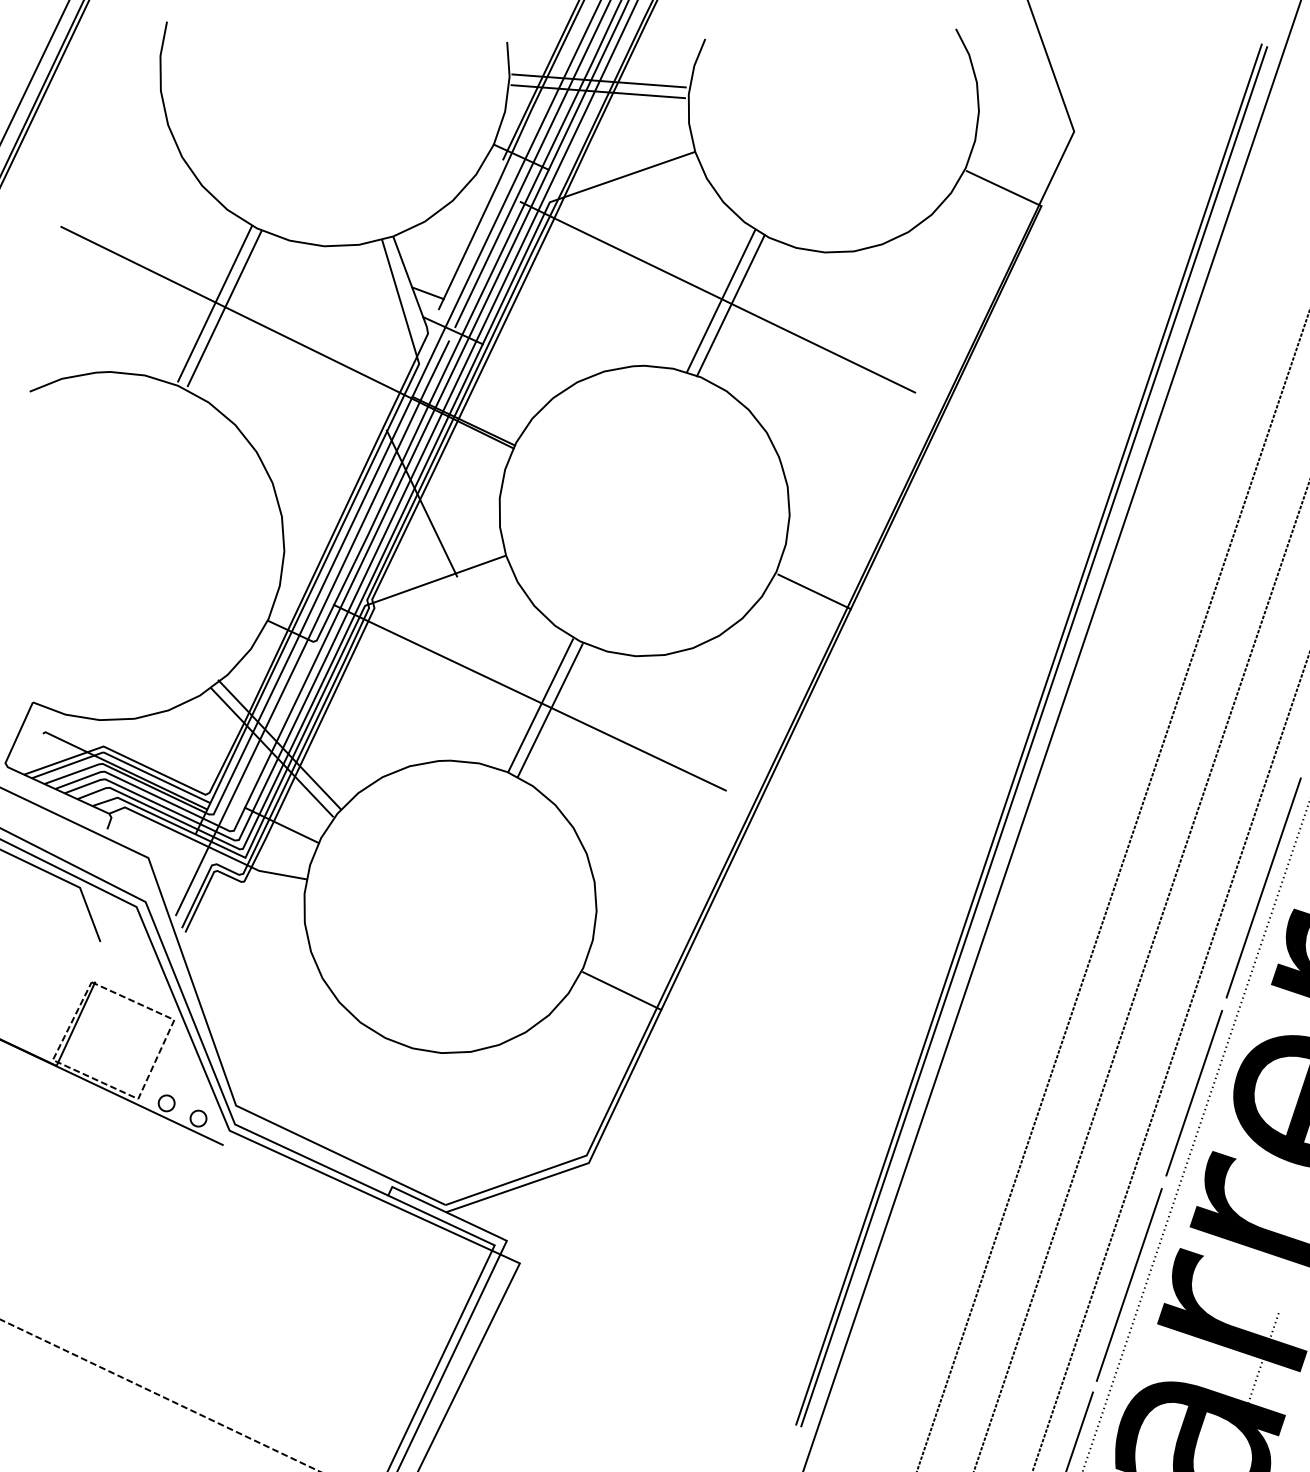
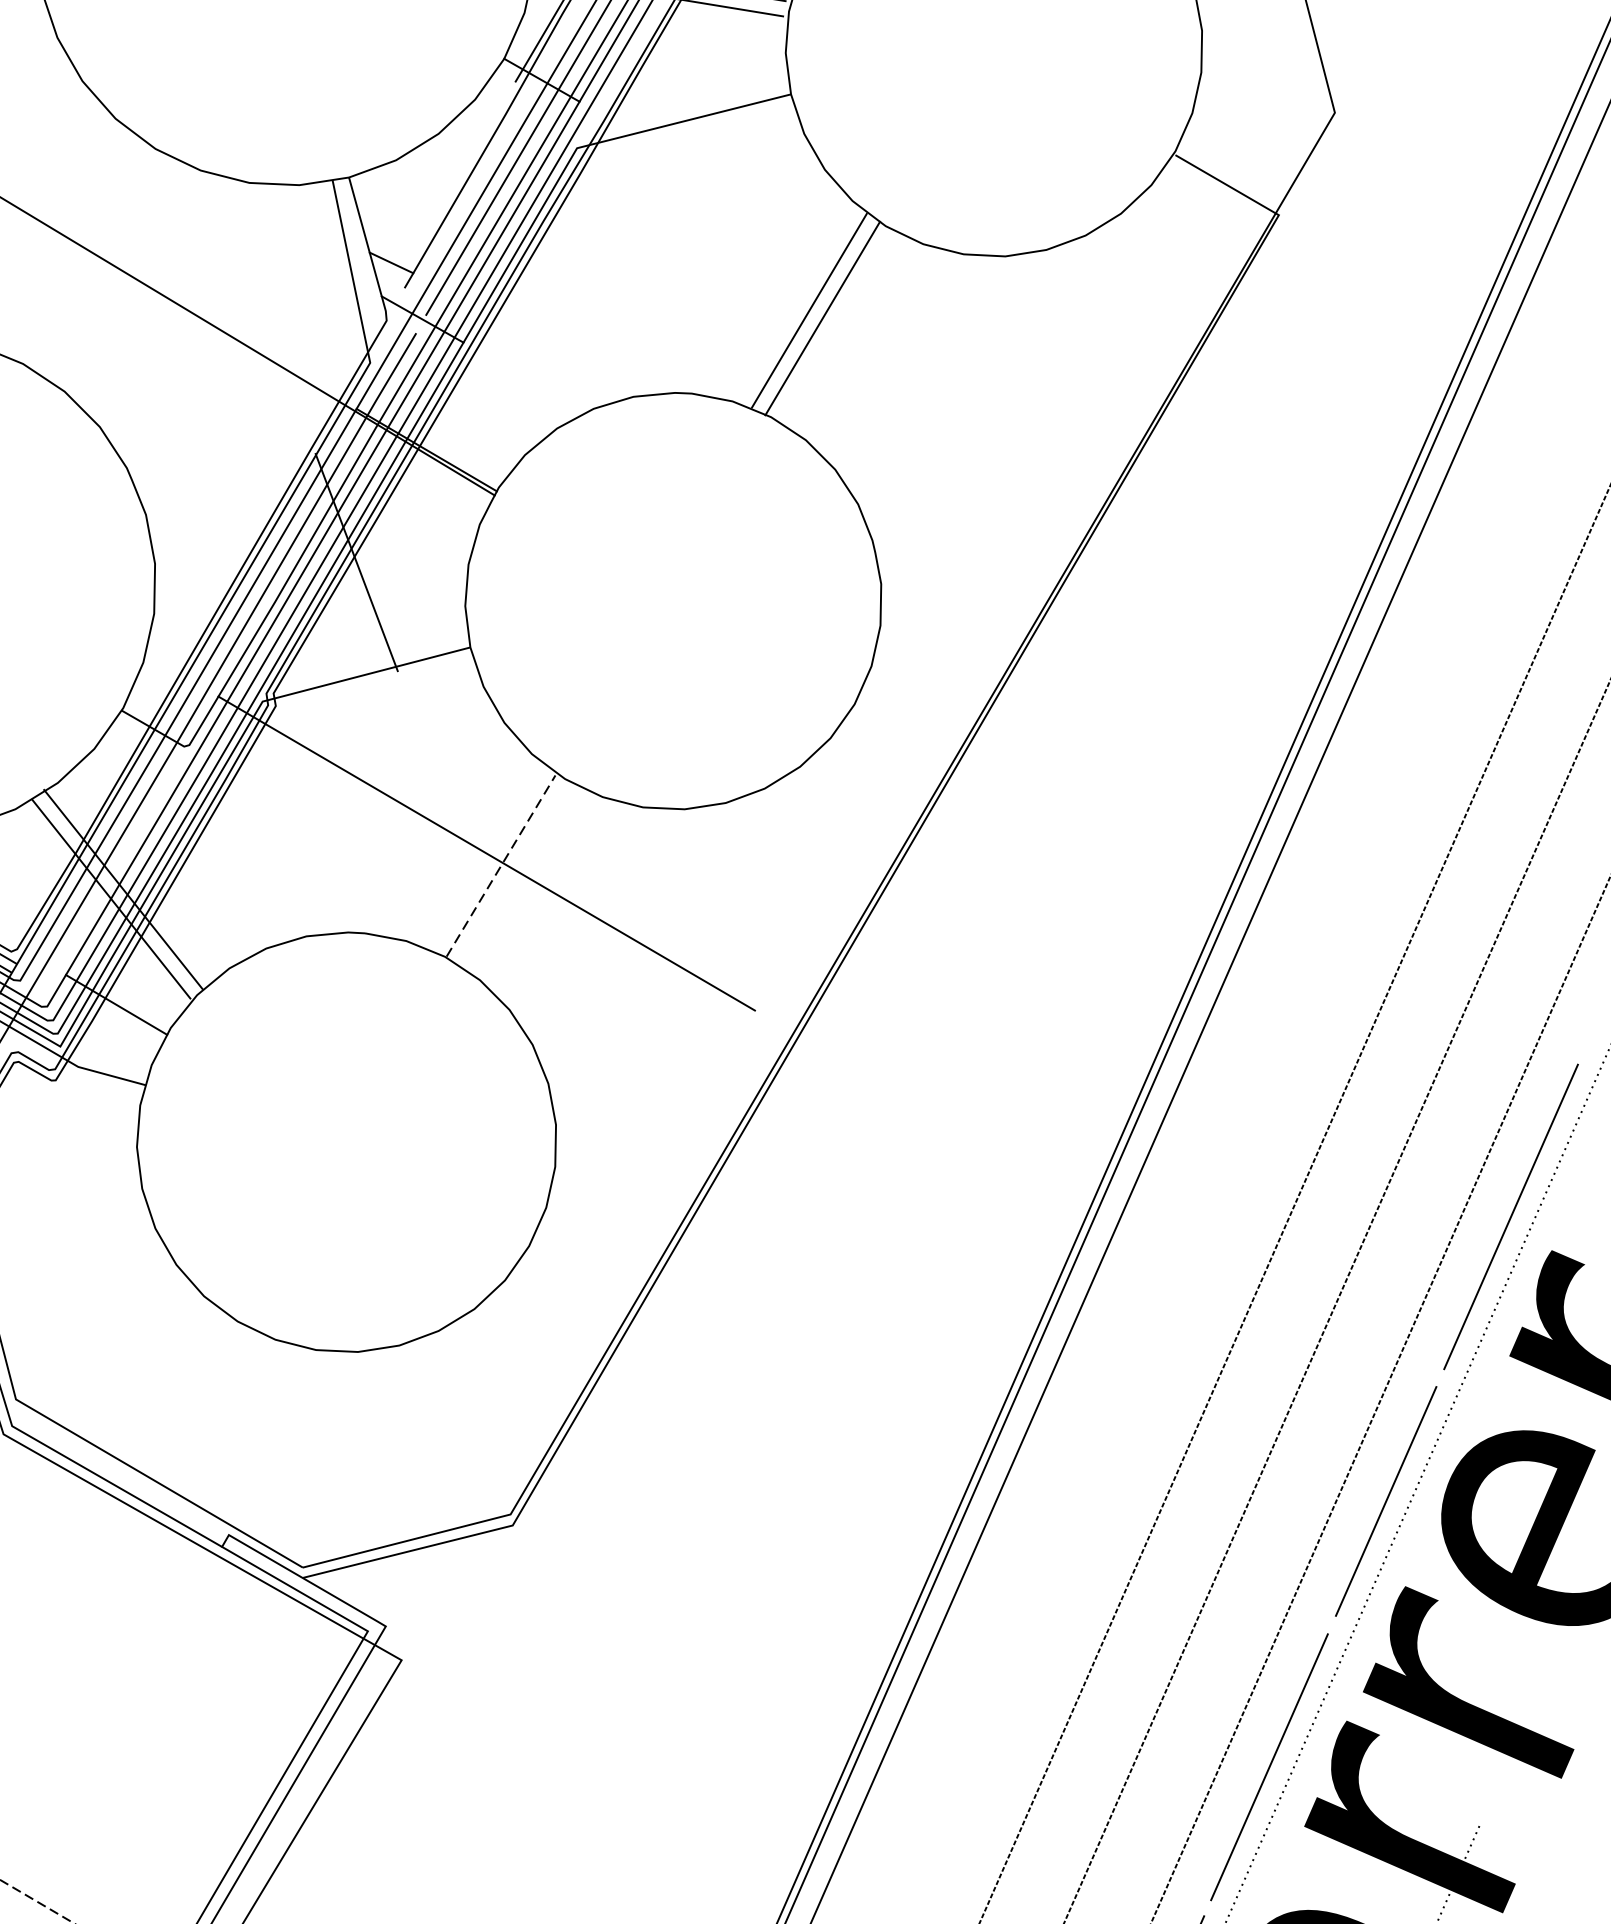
line: (717, 297) -> (804, 305), removed
line: (214, 303) -> (85, 250), removed
line: (224, 308) -> (99, 259), removed
line: (814, 591) -> (906, 737), removed
line: (540, 705) -> (500, 865), solid -> dashed
line: (550, 710) -> (514, 874), removed
line: (622, 990) -> (582, 1283), removed

